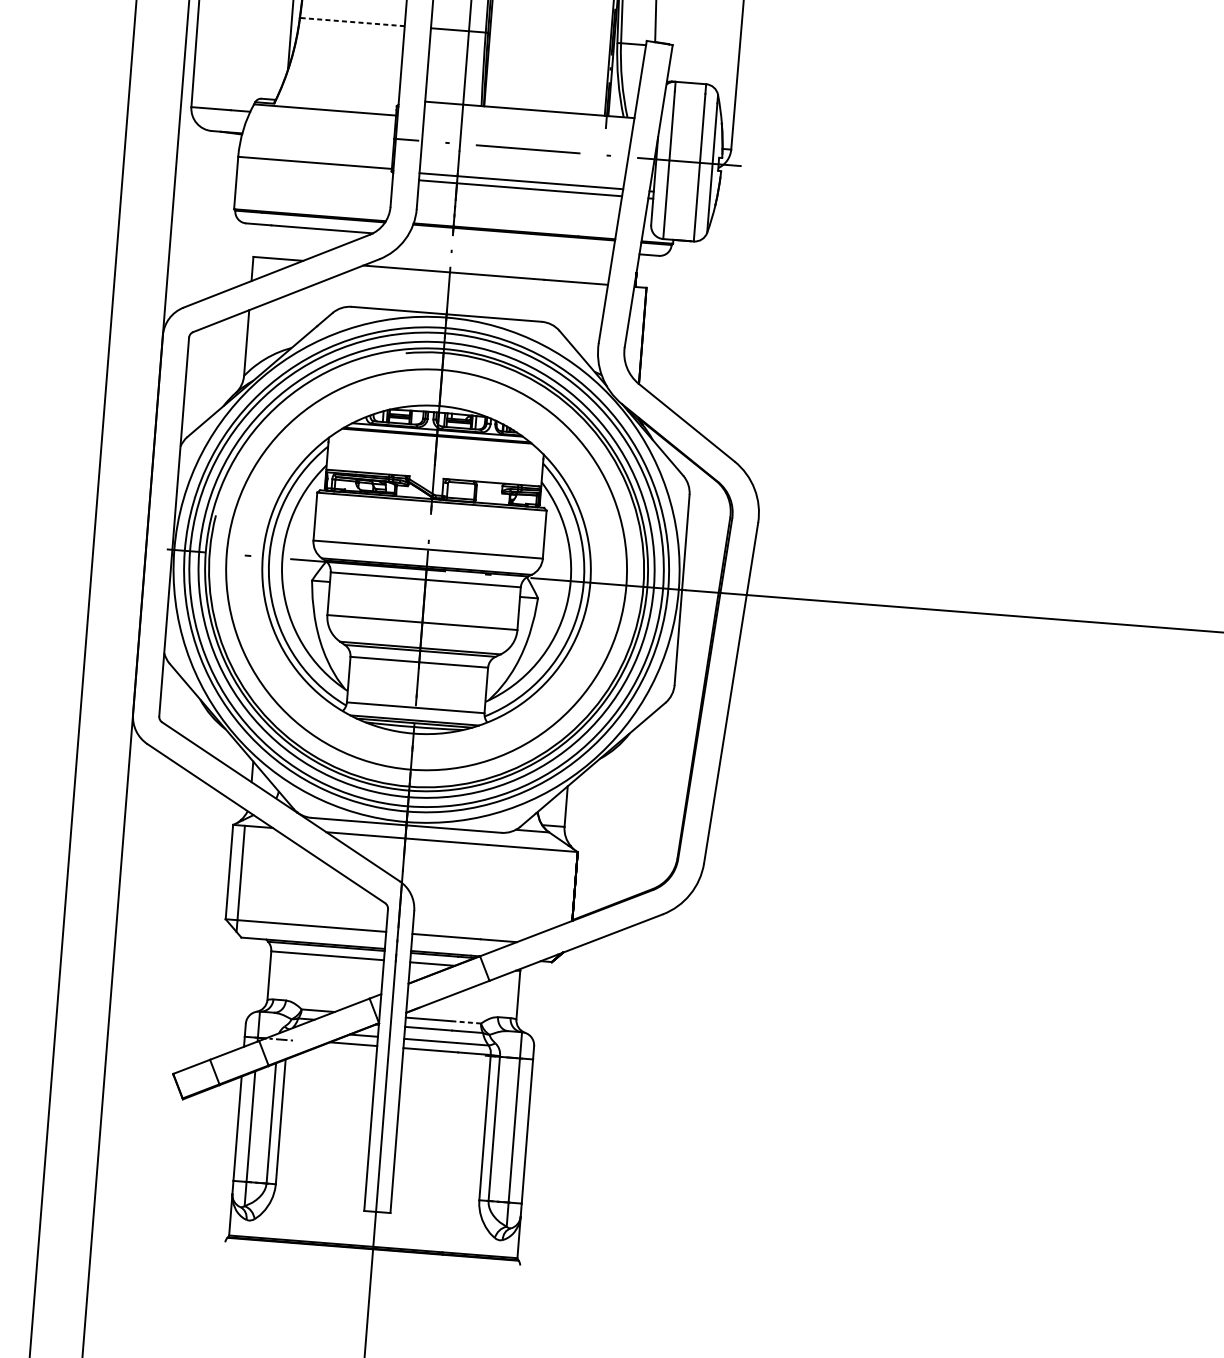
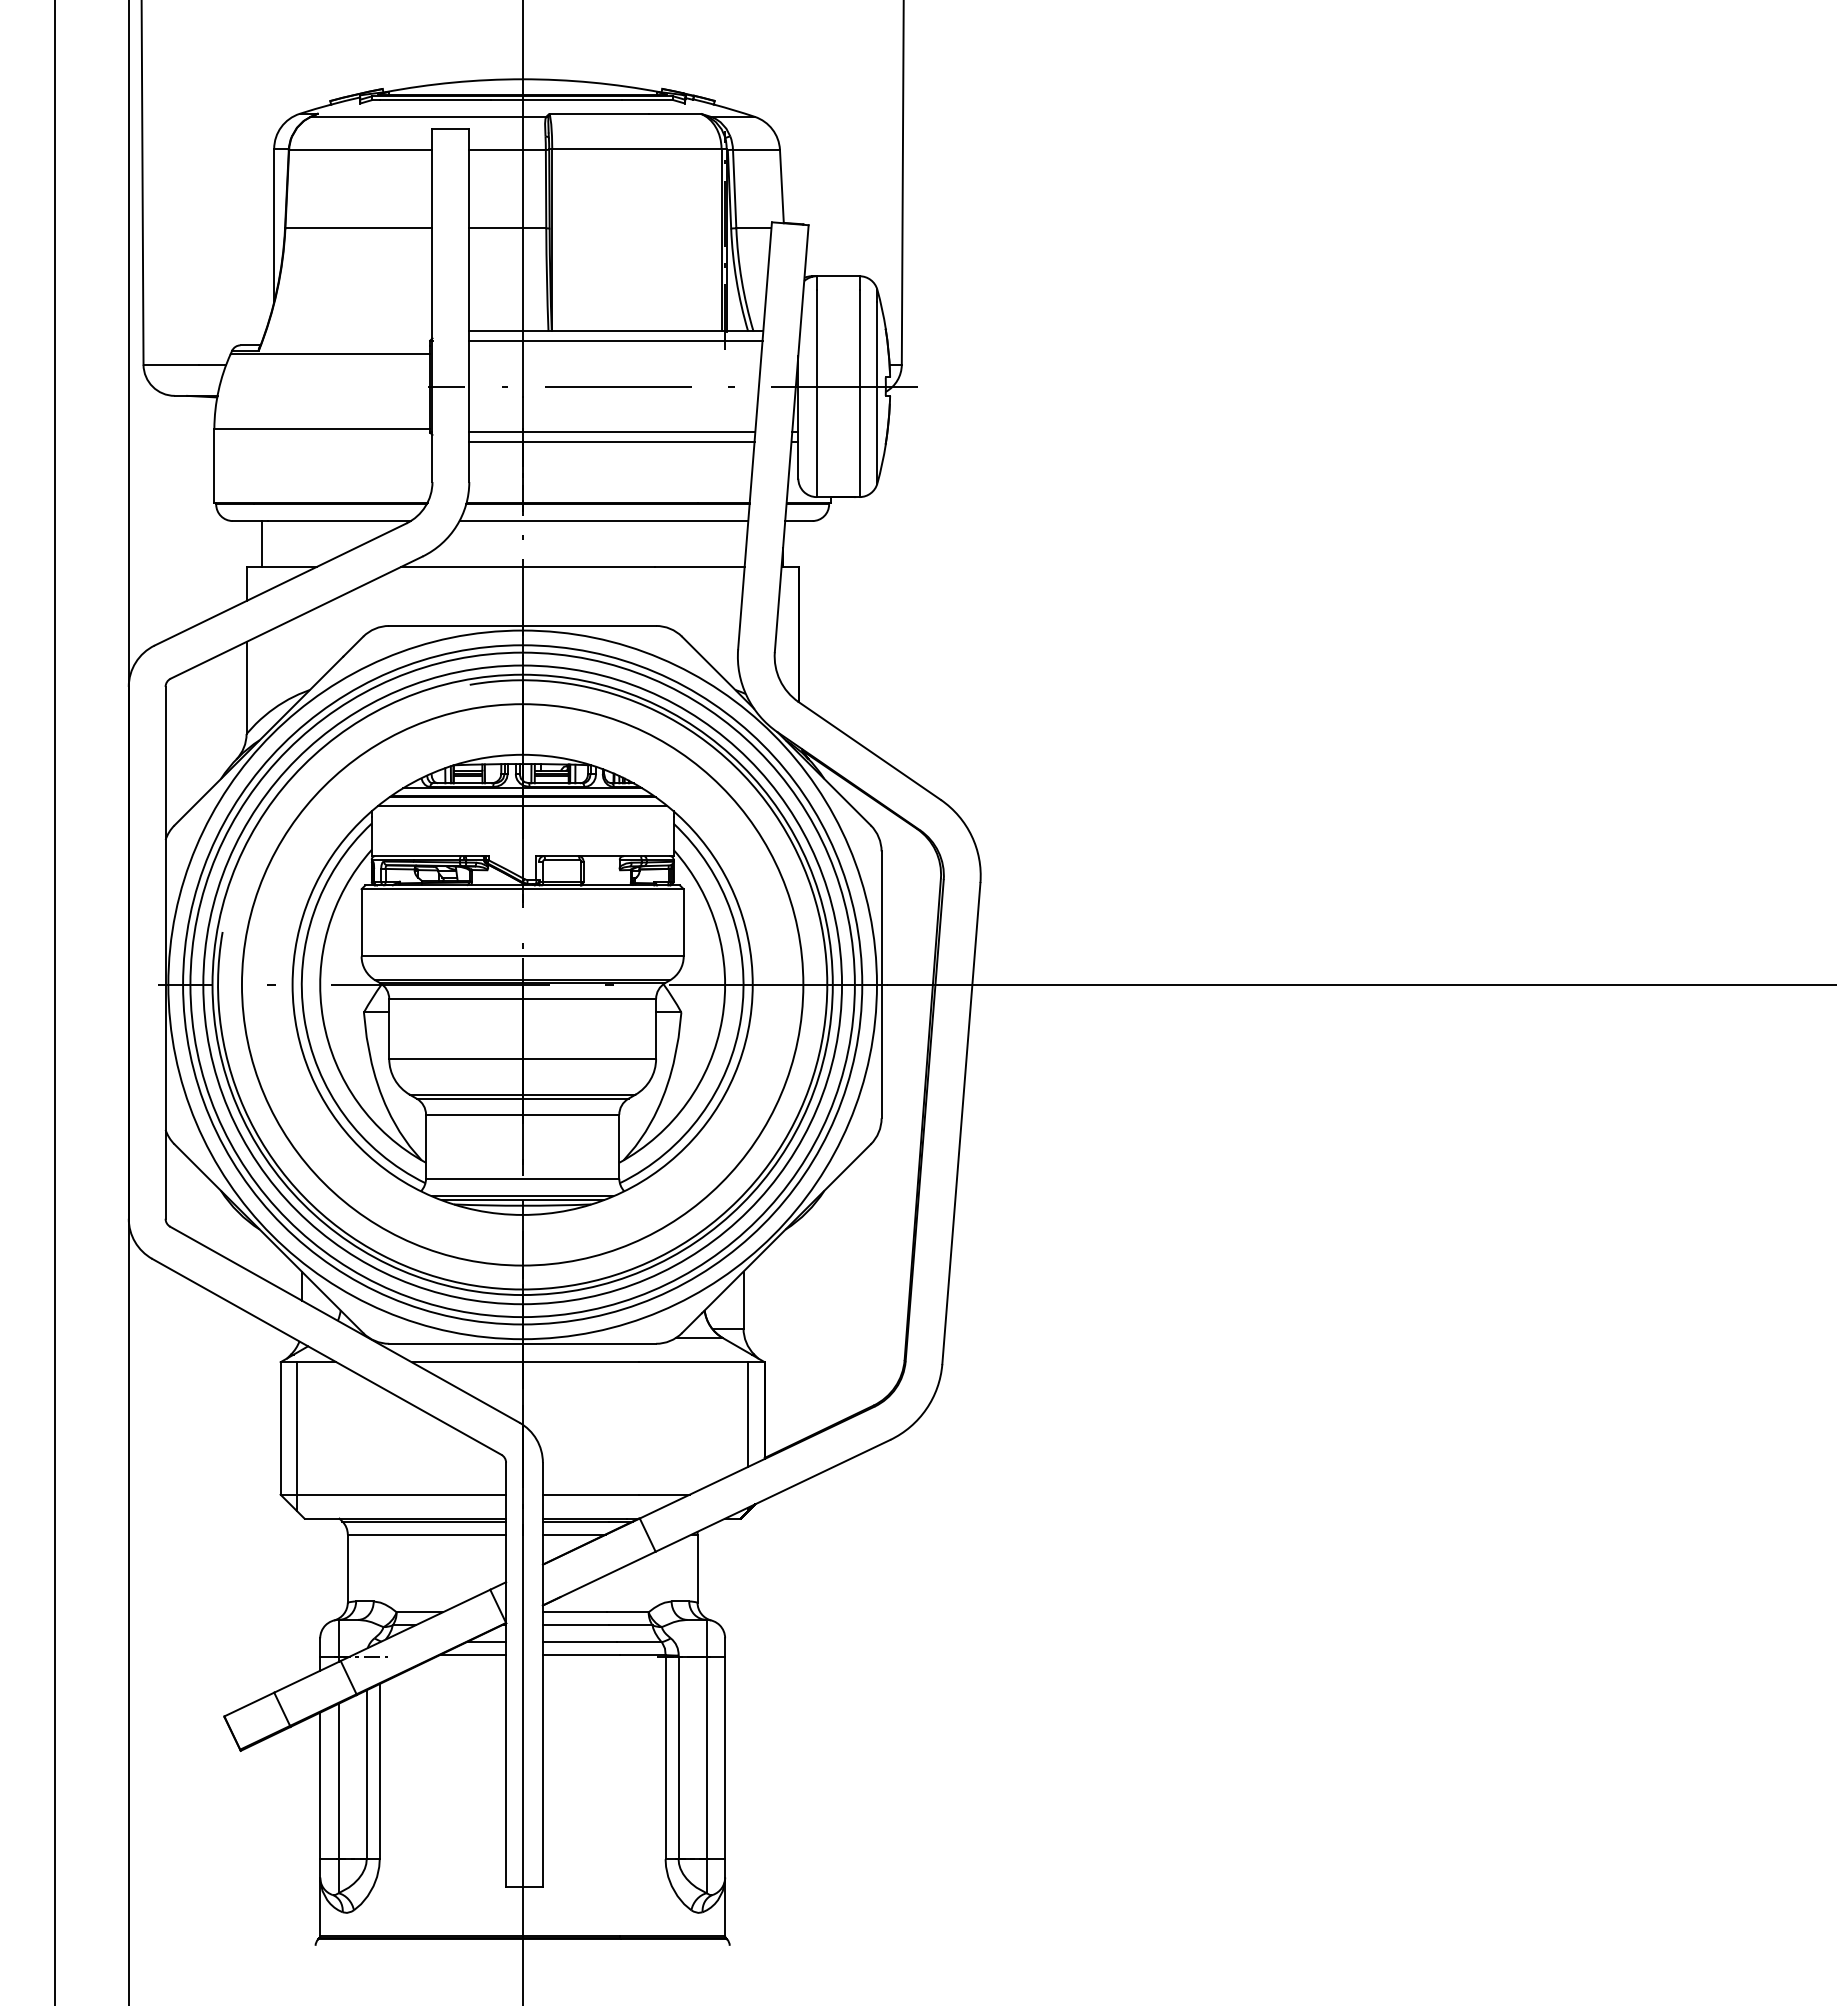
line: (352, 22) -> (358, 228), dashed -> solid
line: (528, 117) -> (615, 341), added
line: (266, 241) -> (262, 544), added
line: (510, 244) -> (603, 521), added
line: (436, 442) -> (522, 806), added
line: (563, 888) -> (748, 1414), added
line: (466, 1022) -> (627, 1612), dashed -> solid

